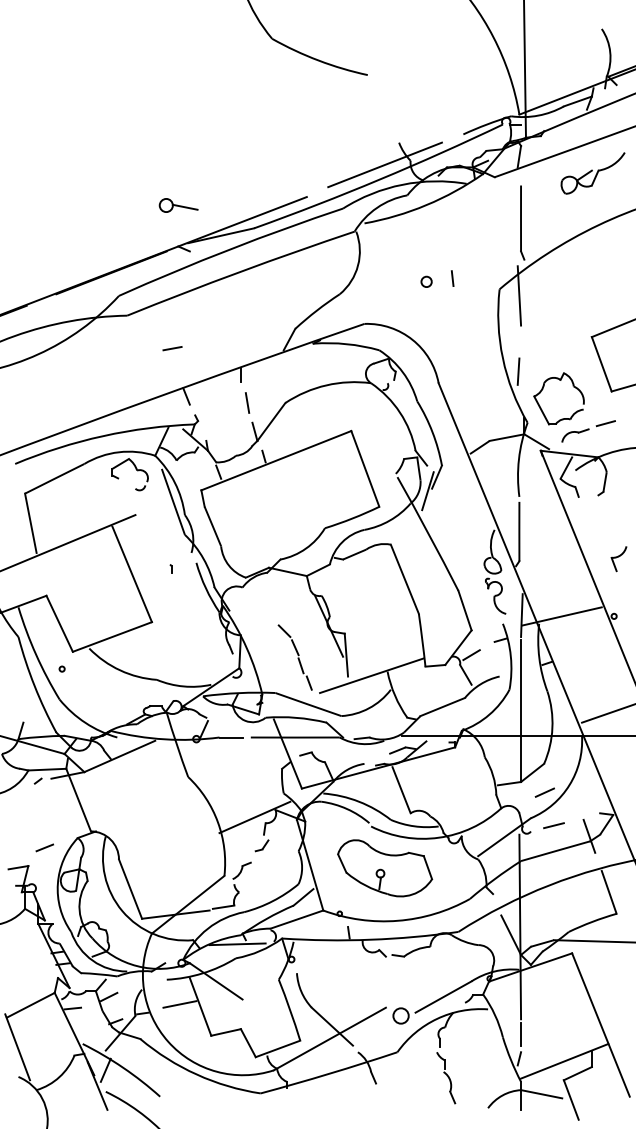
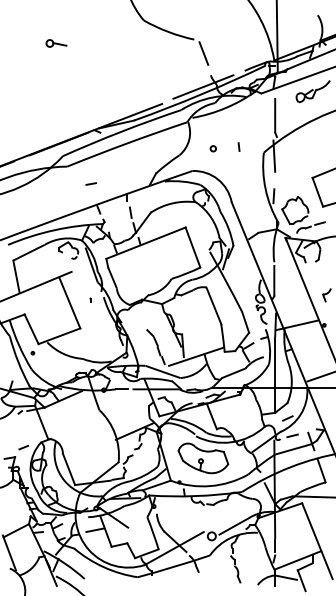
line: (385, 101) -> (203, 53), added
part: (178, 205) -> (56, 43), moved
circle: (425, 281) -> (212, 148), moved

